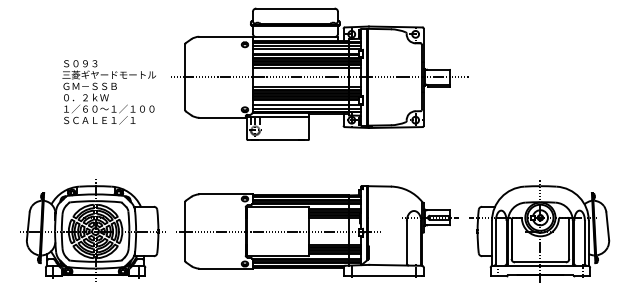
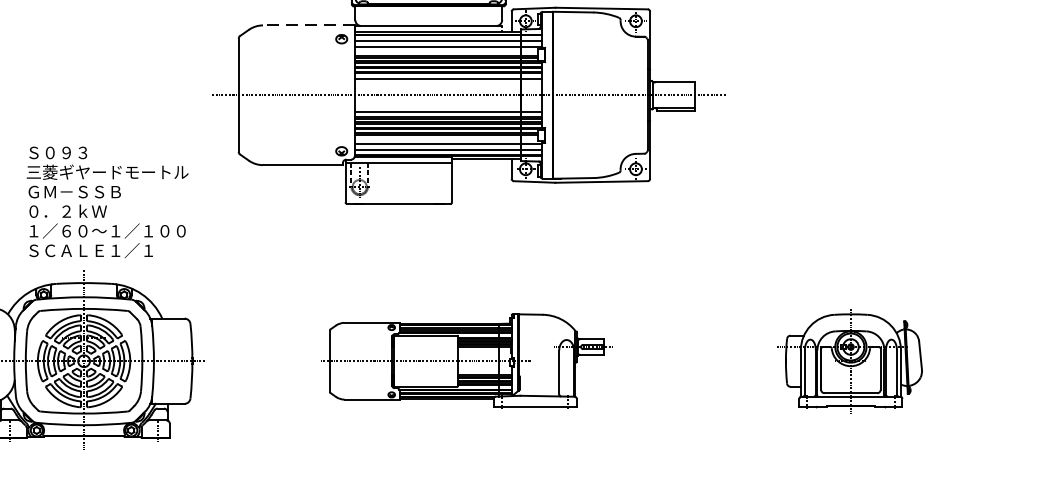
line: (225, 36) -> (308, 24), solid -> dashed
text: (108, 92) -> (106, 202), moved
part: (317, 231) -> (466, 361), size x0.6
part: (539, 231) -> (849, 361), size x0.6

